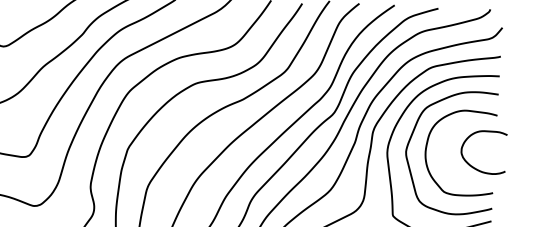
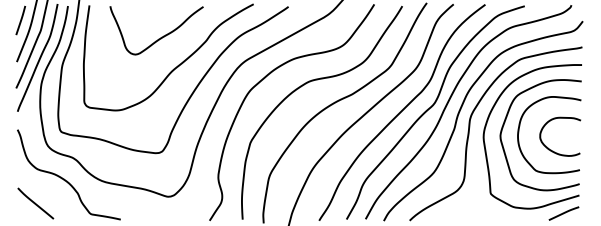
curve: (473, 166) -> (551, 149), moved

